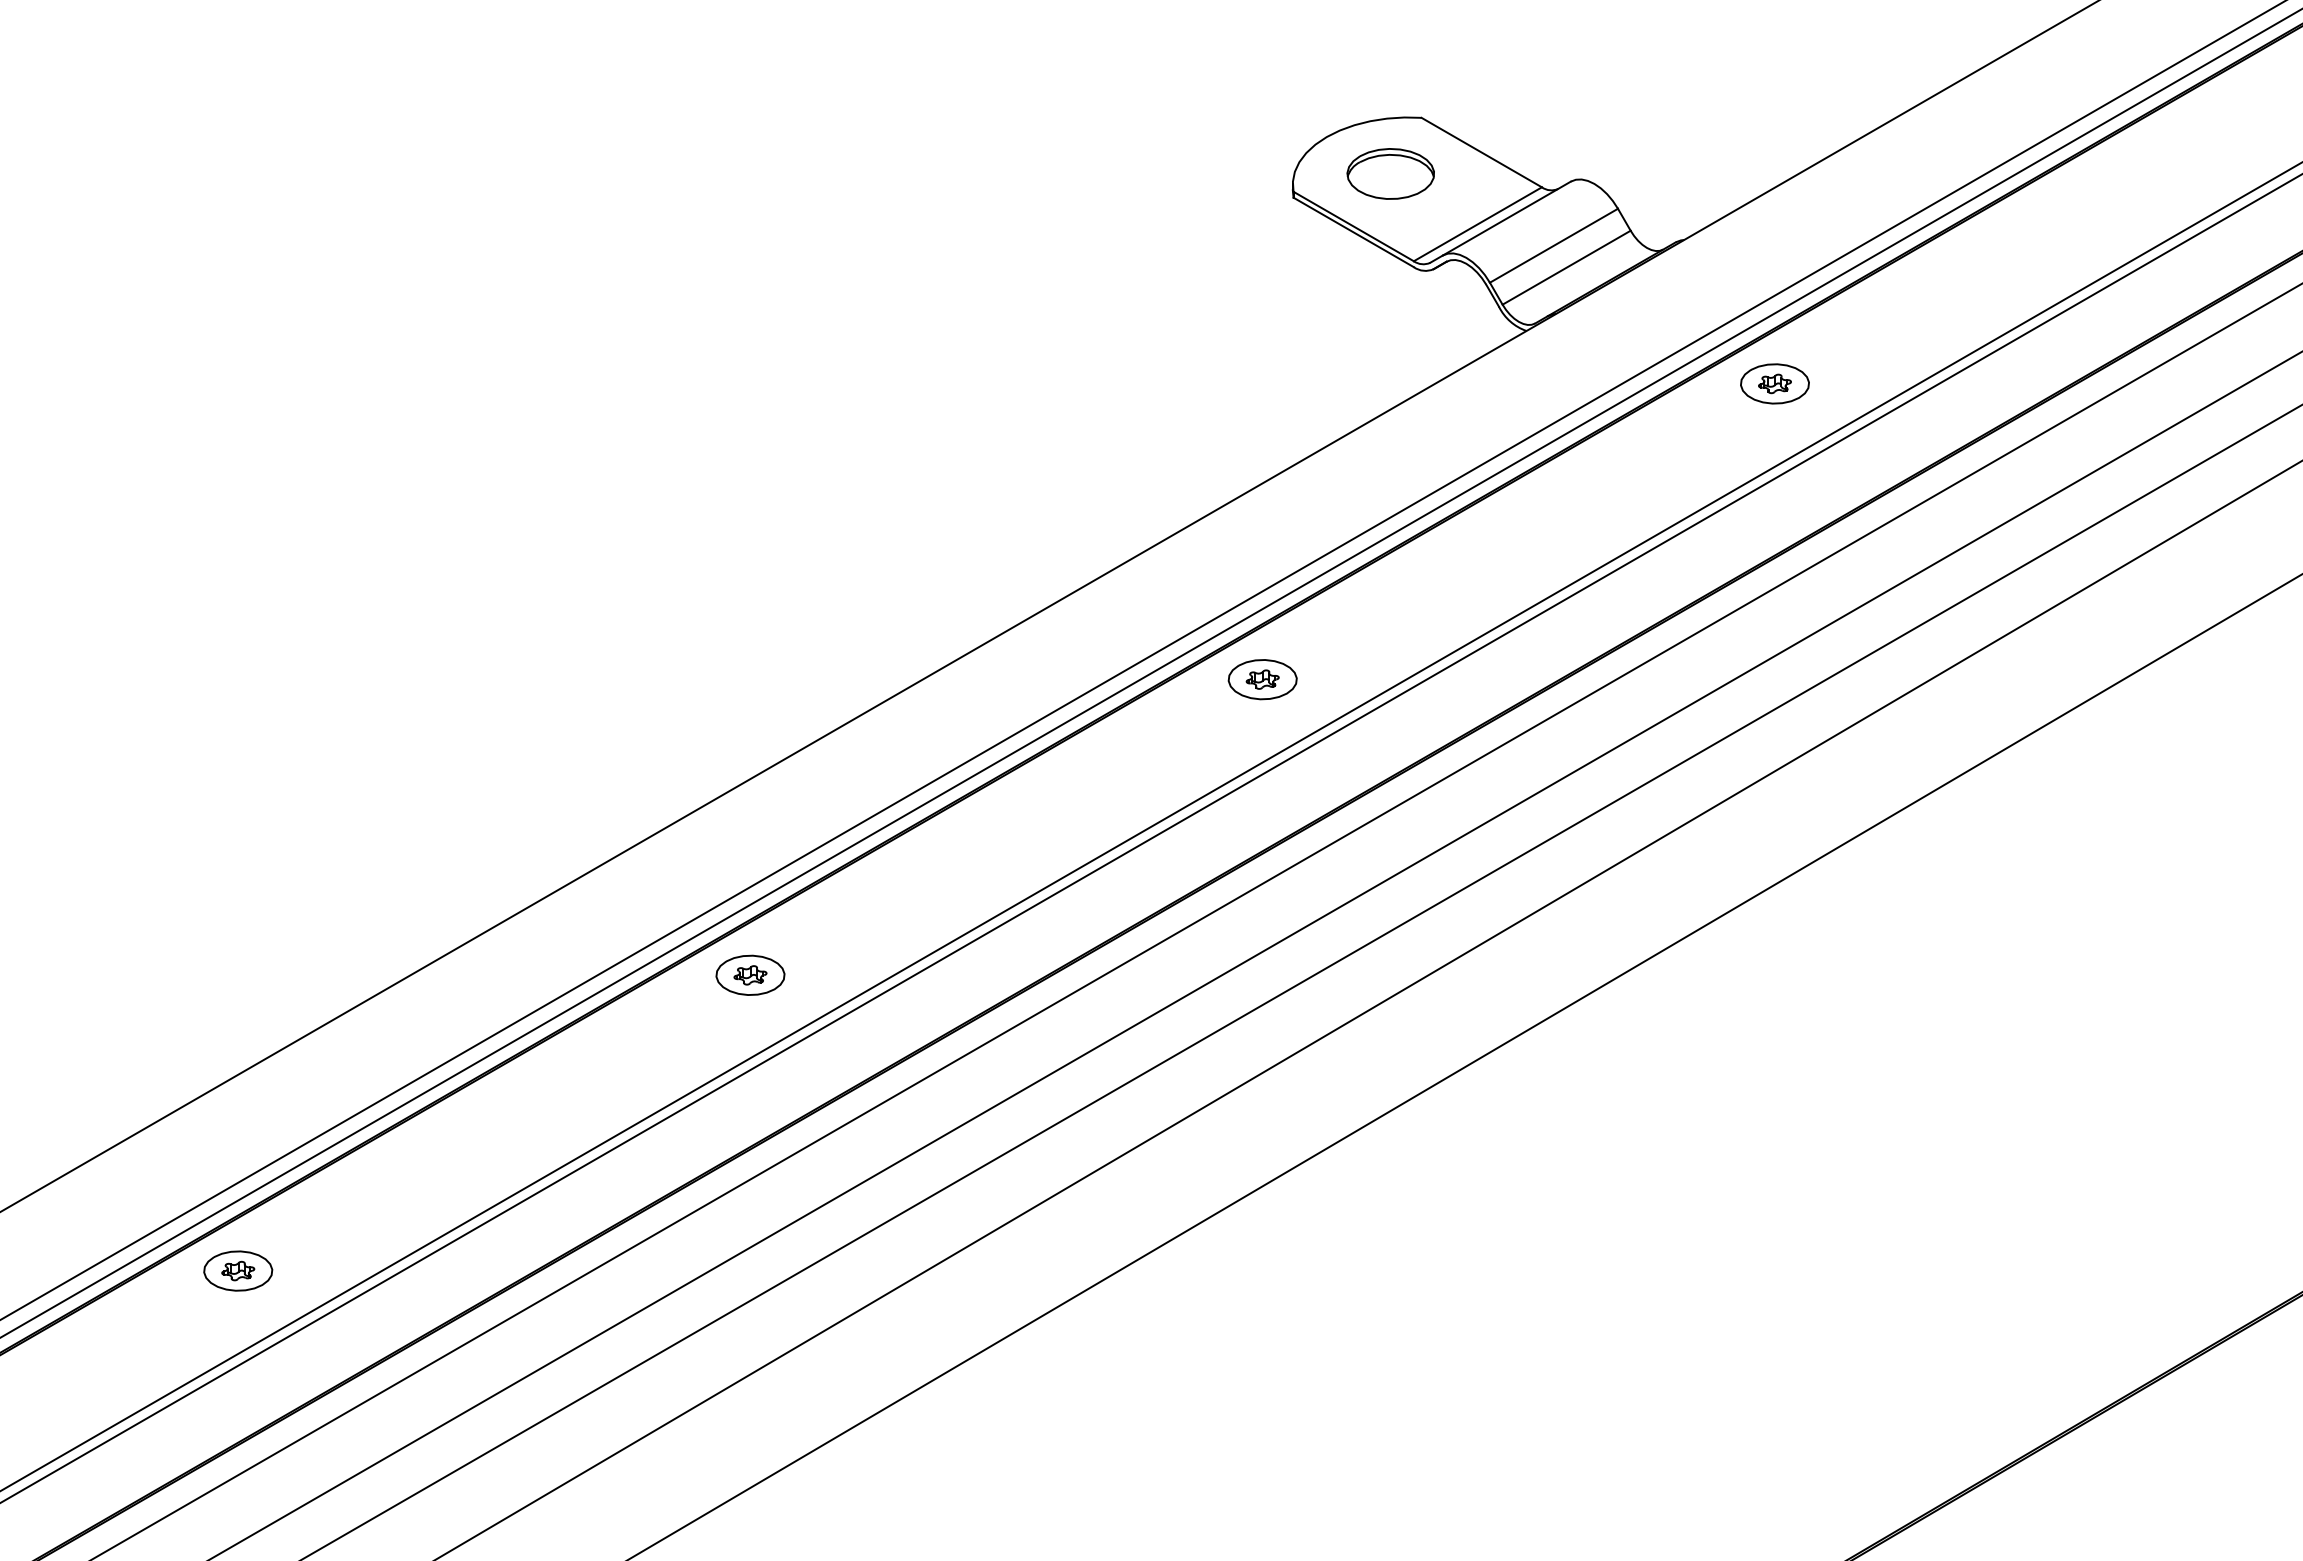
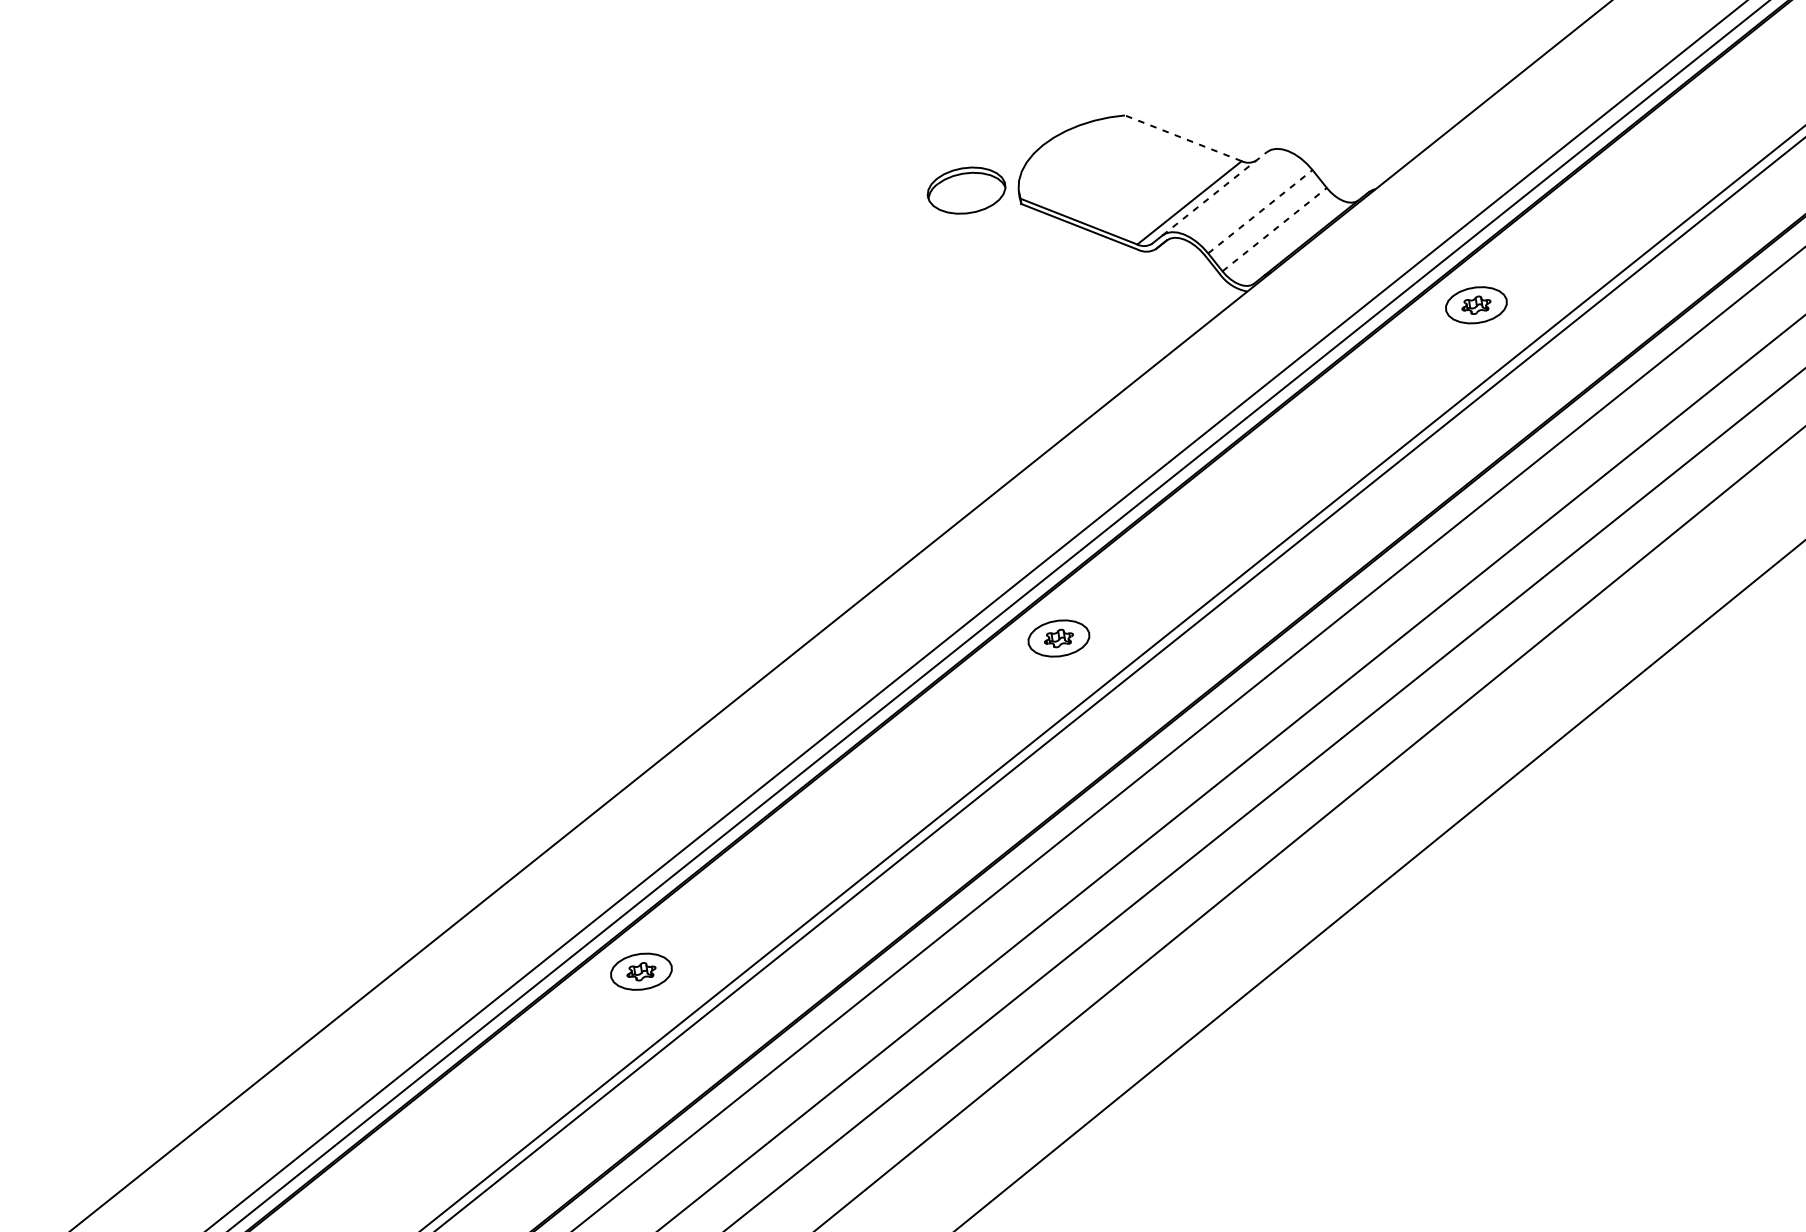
line: (1481, 152) -> (1183, 138), solid -> dashed
part: (1390, 173) -> (966, 190), moved
line: (1506, 218) -> (1214, 193), solid -> dashed
line: (1553, 245) -> (1259, 211), solid -> dashed
line: (1566, 267) -> (1274, 229), solid -> dashed

